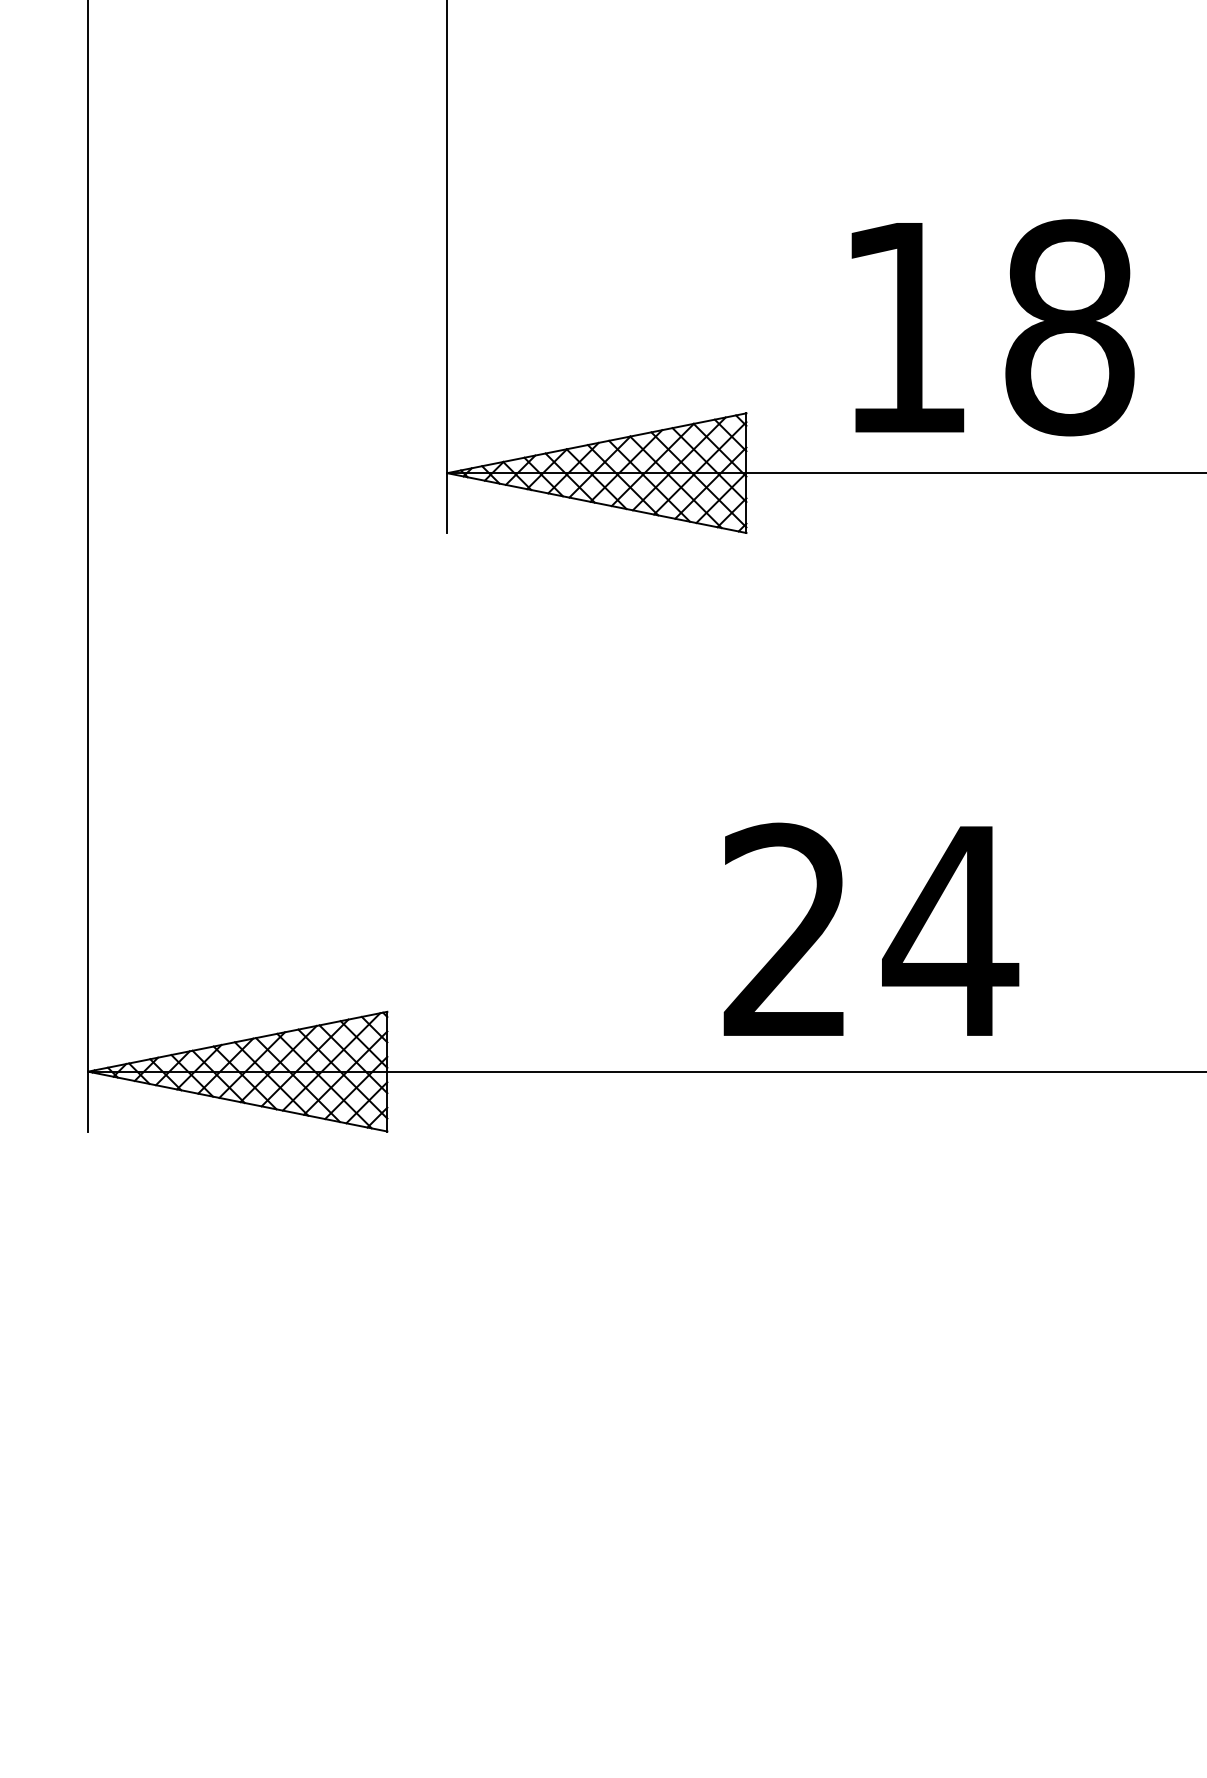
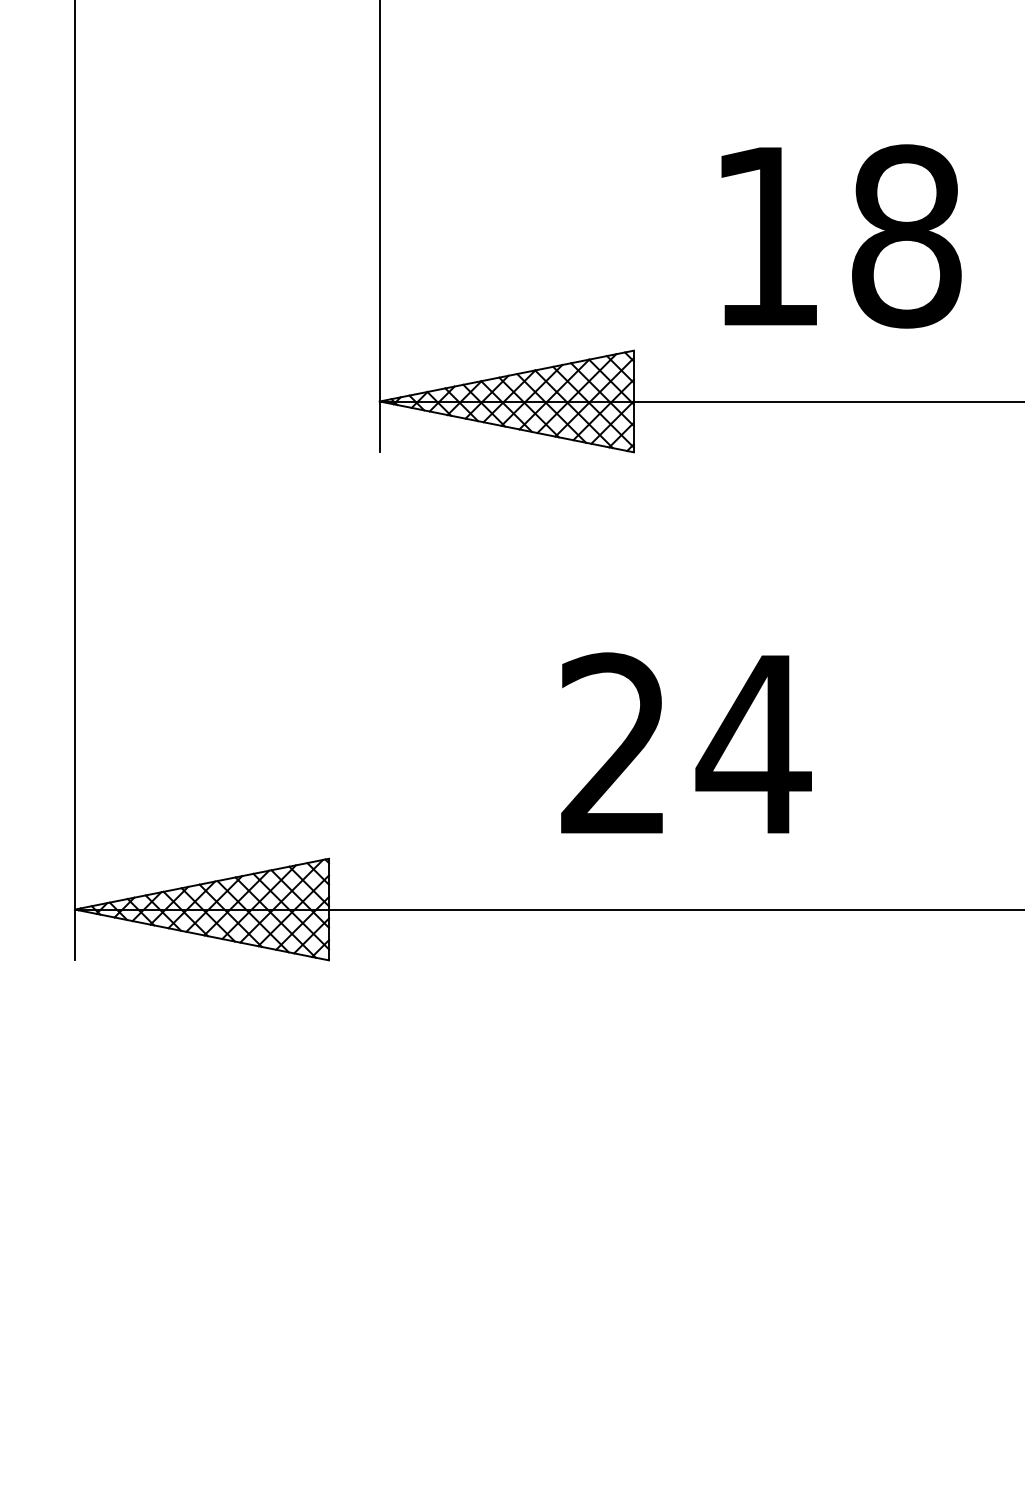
text: (992, 327) -> (841, 236), moved
text: (871, 928) -> (686, 742), moved

